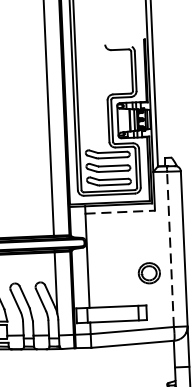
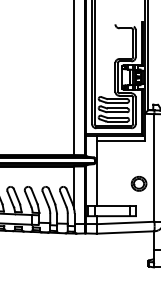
line: (121, 211) -> (121, 140), dashed -> solid
line: (170, 248) -> (154, 167), dashed -> solid

